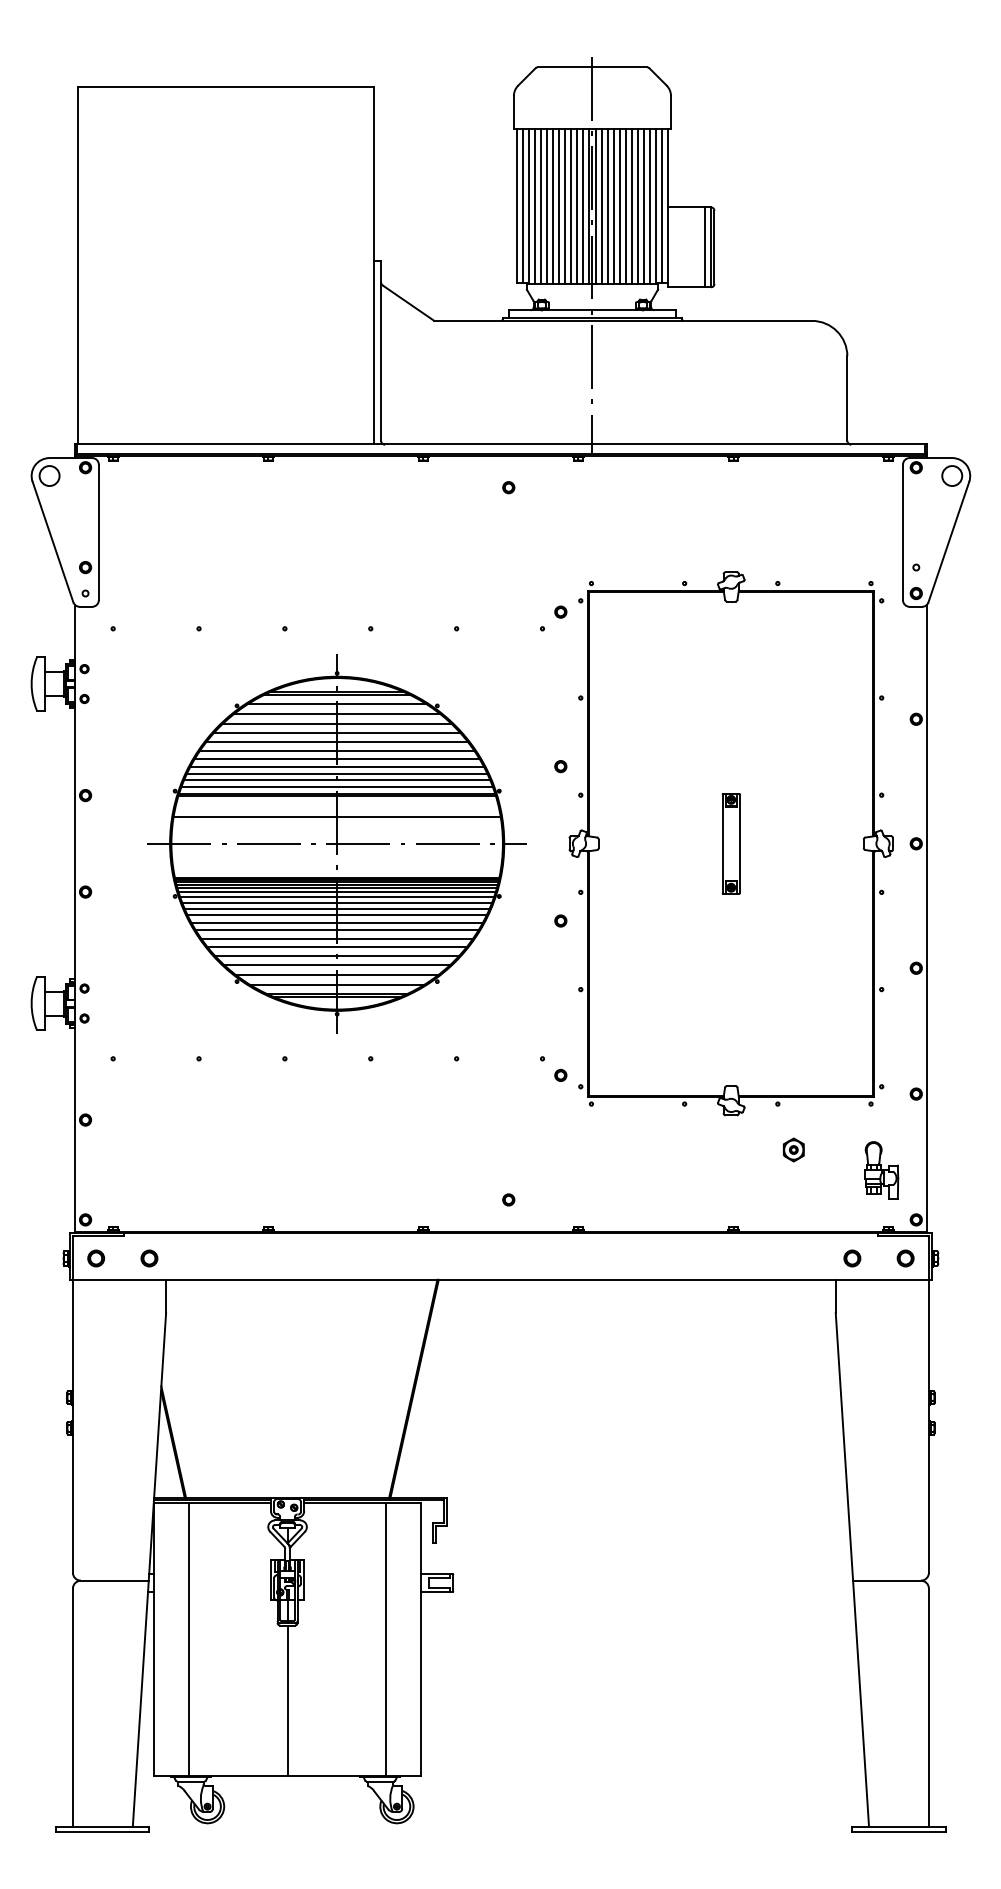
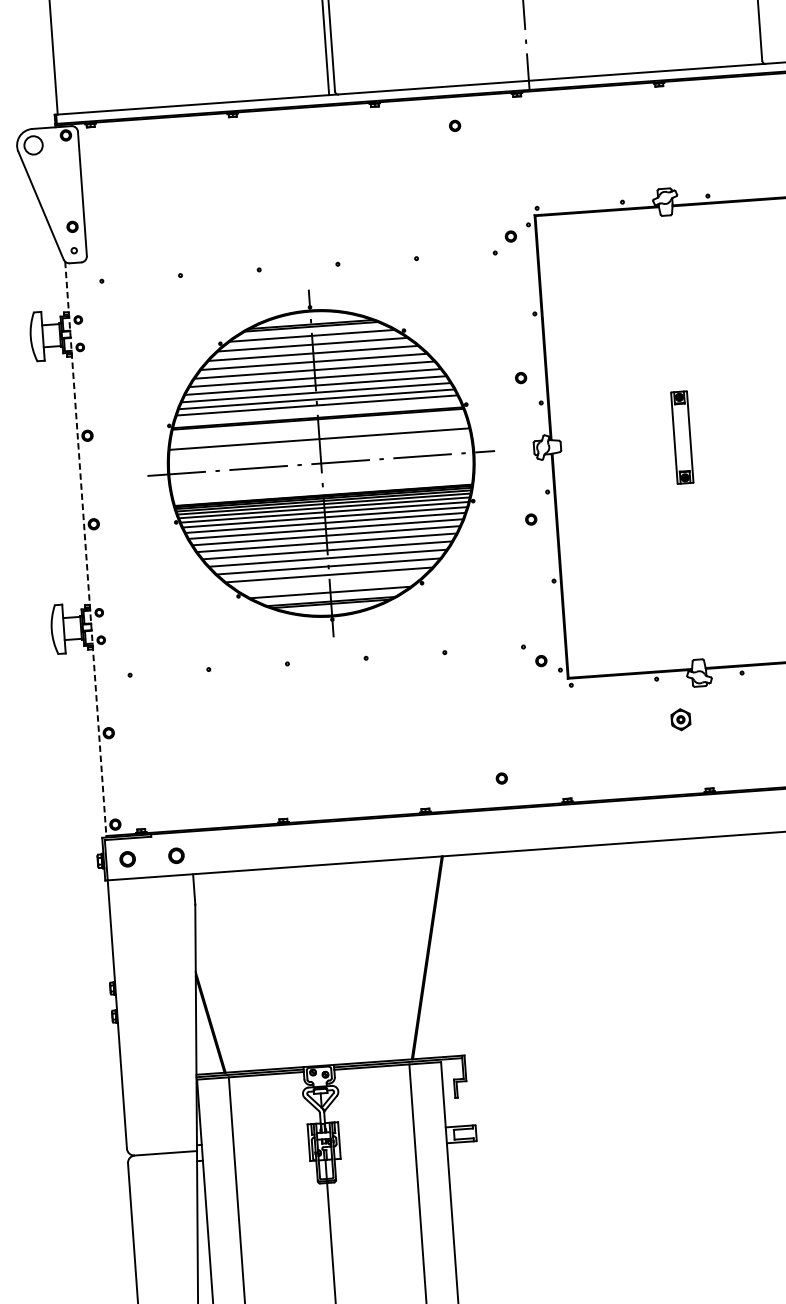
line: (336, 786) -> (316, 411), removed
line: (74, 919) -> (85, 550), solid -> dashed
line: (336, 974) -> (329, 583), removed
part: (793, 1149) -> (680, 719), moved

